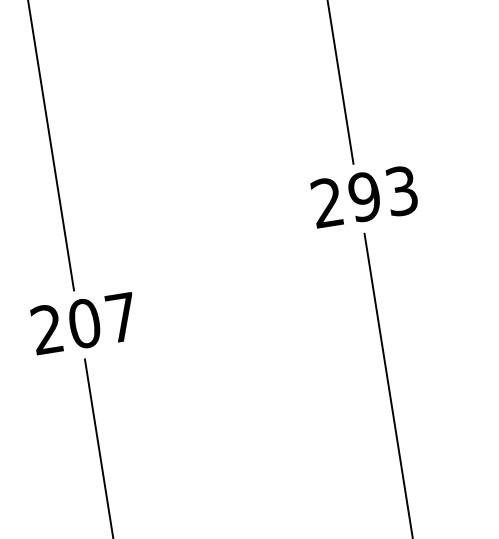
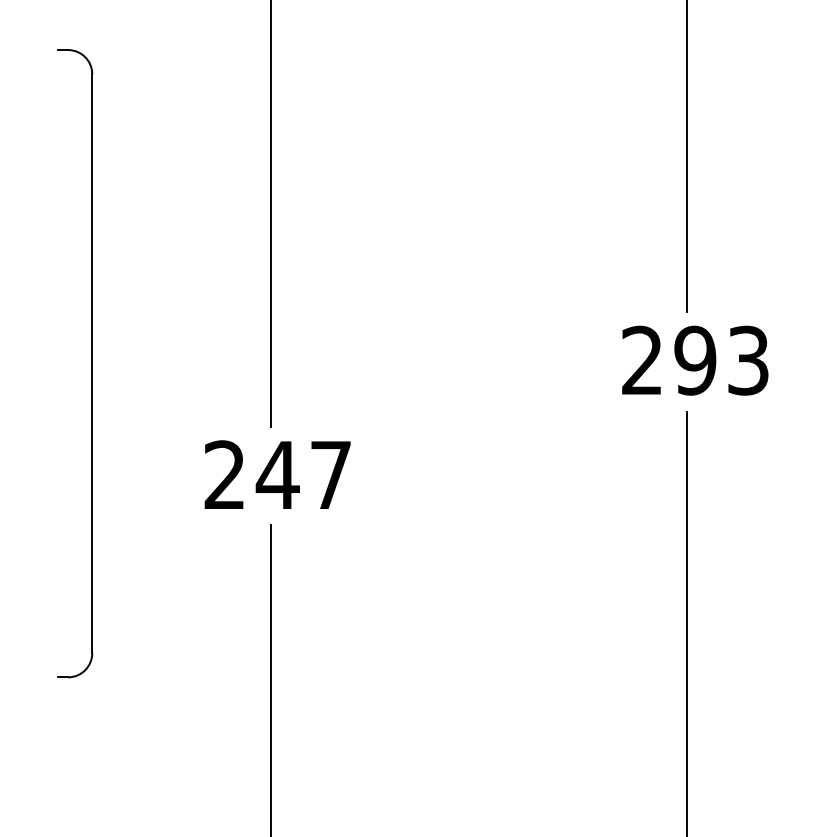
text: (84, 323) -> (277, 475), 207 -> 247

